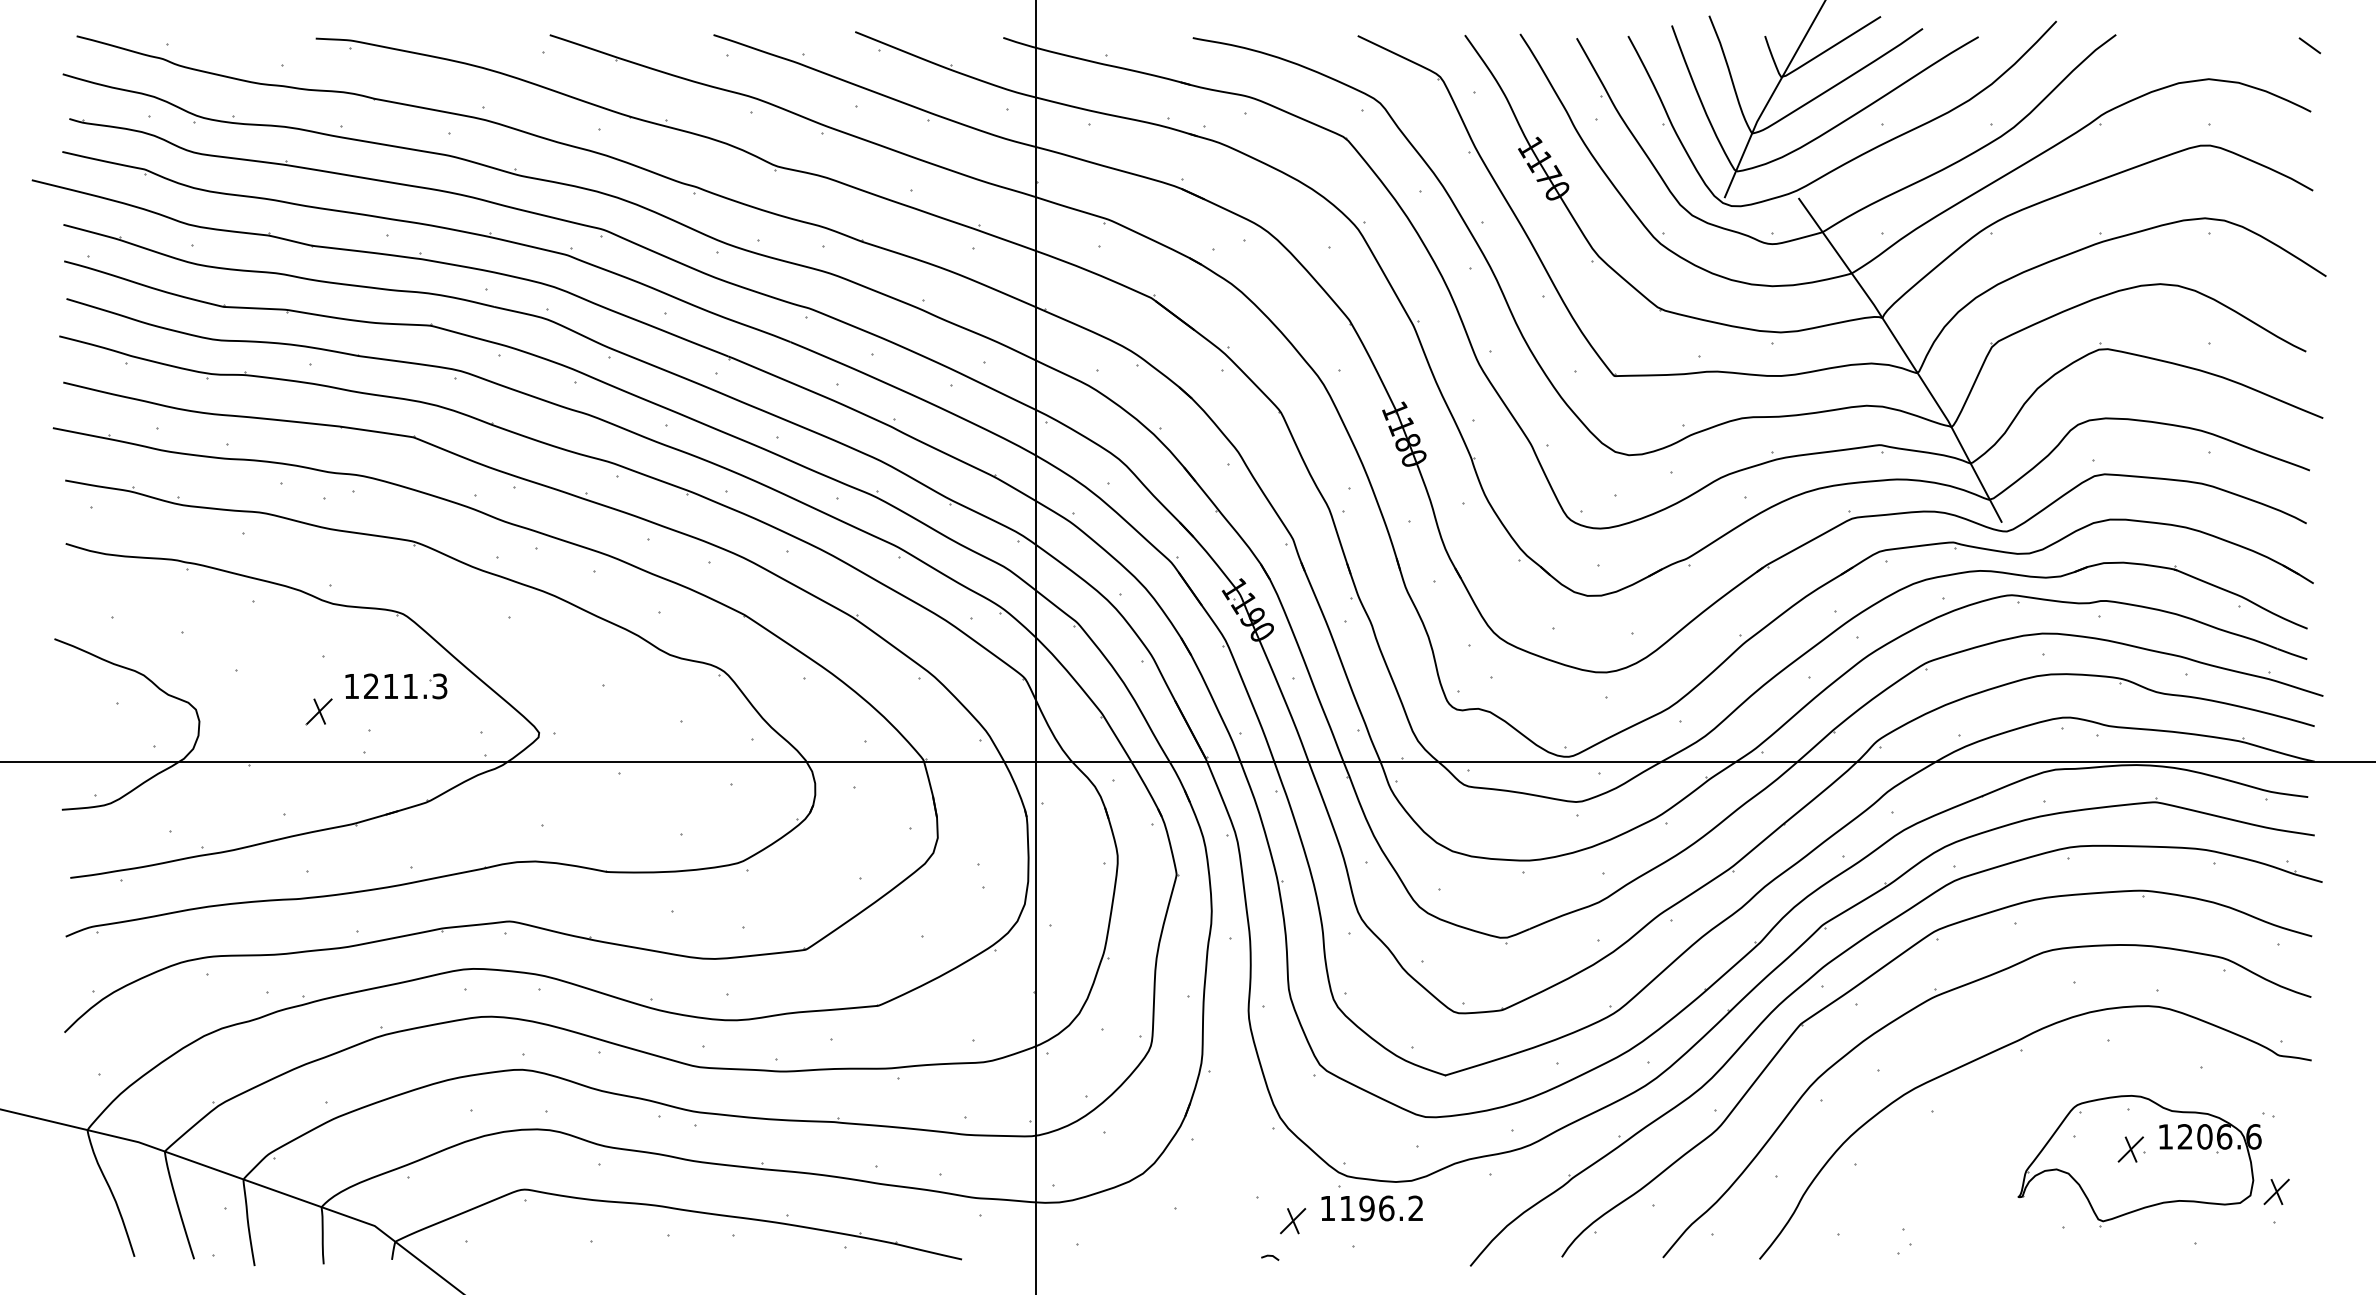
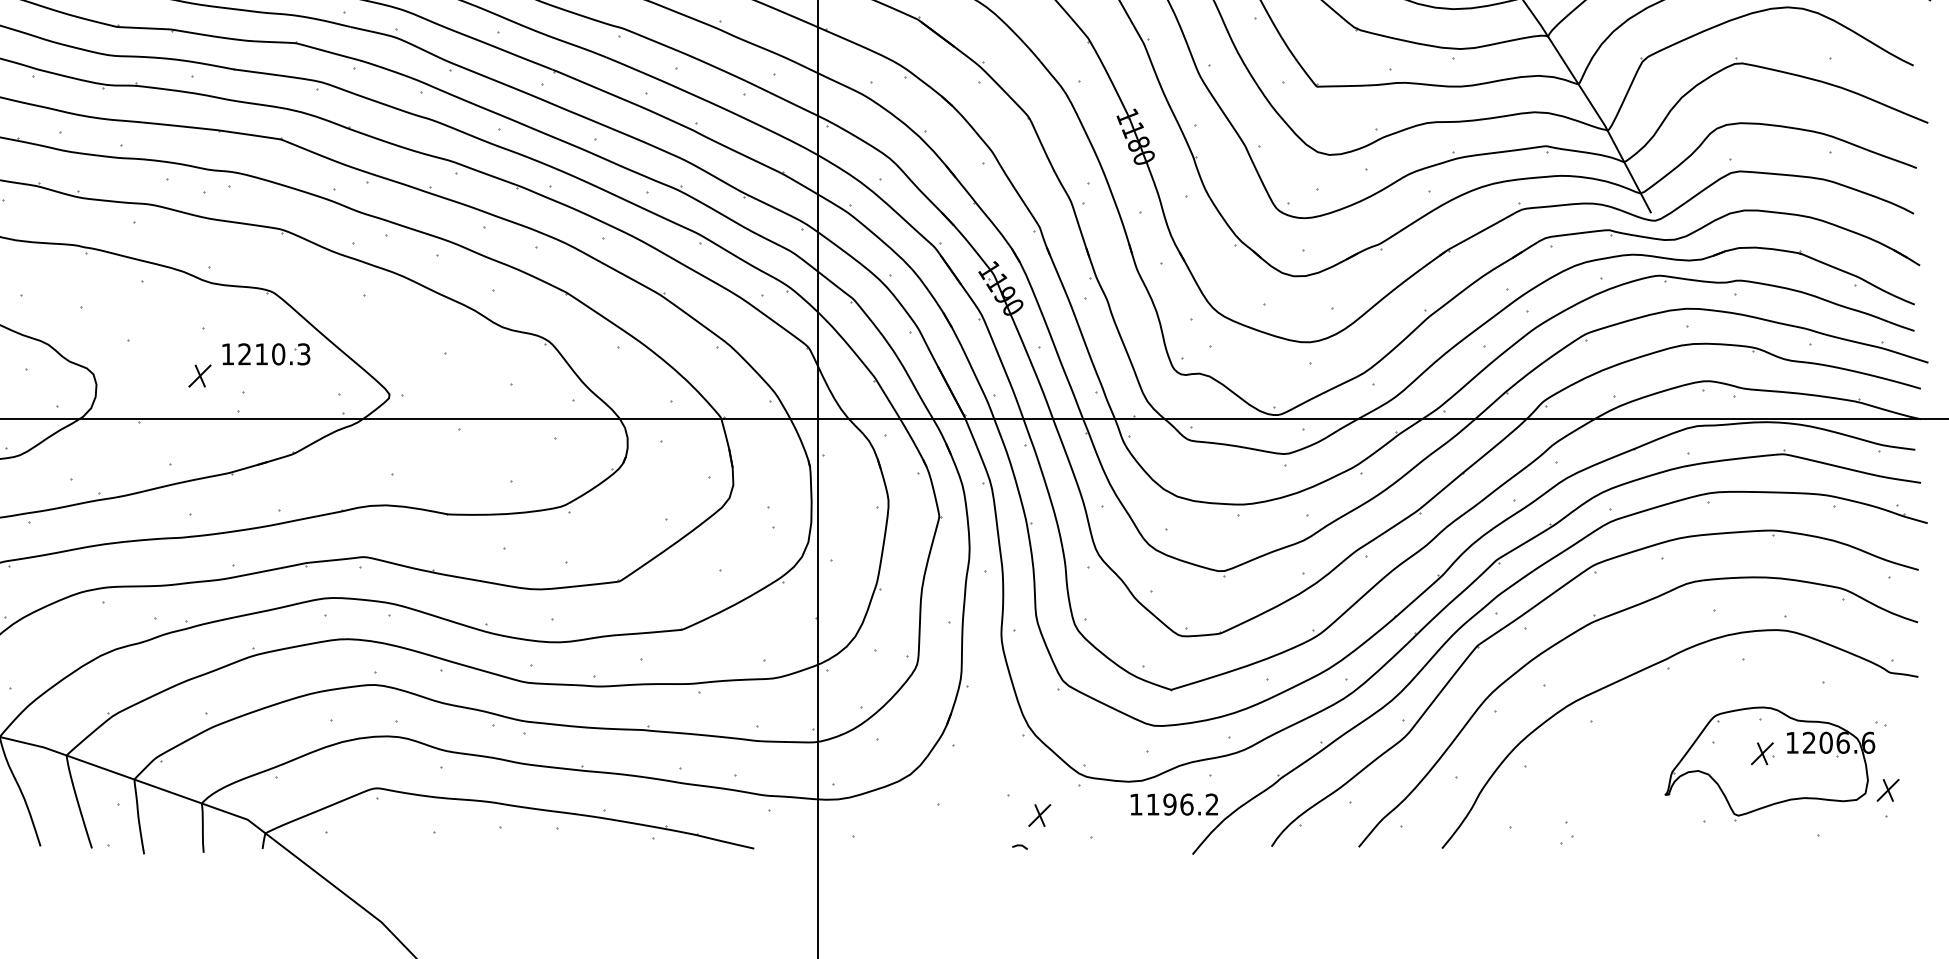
text: (410, 686) -> (278, 354), 1211.3 -> 1210.3
part: (1371, 1208) -> (1173, 804), moved

